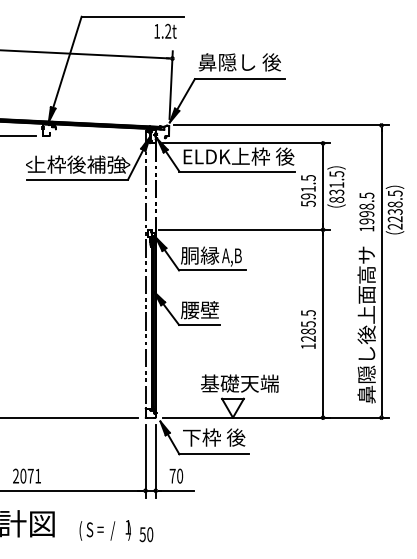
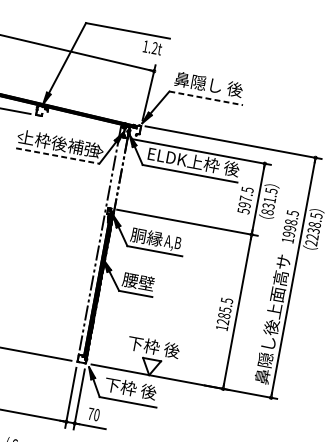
line: (239, 79) -> (206, 98), solid -> dashed
line: (77, 179) -> (57, 156), solid -> dashed
text: (308, 188) -> (246, 198), 591.5 -> 597.5
text: (239, 383) -> (159, 348), 基礎天端 -> 下枠 後

